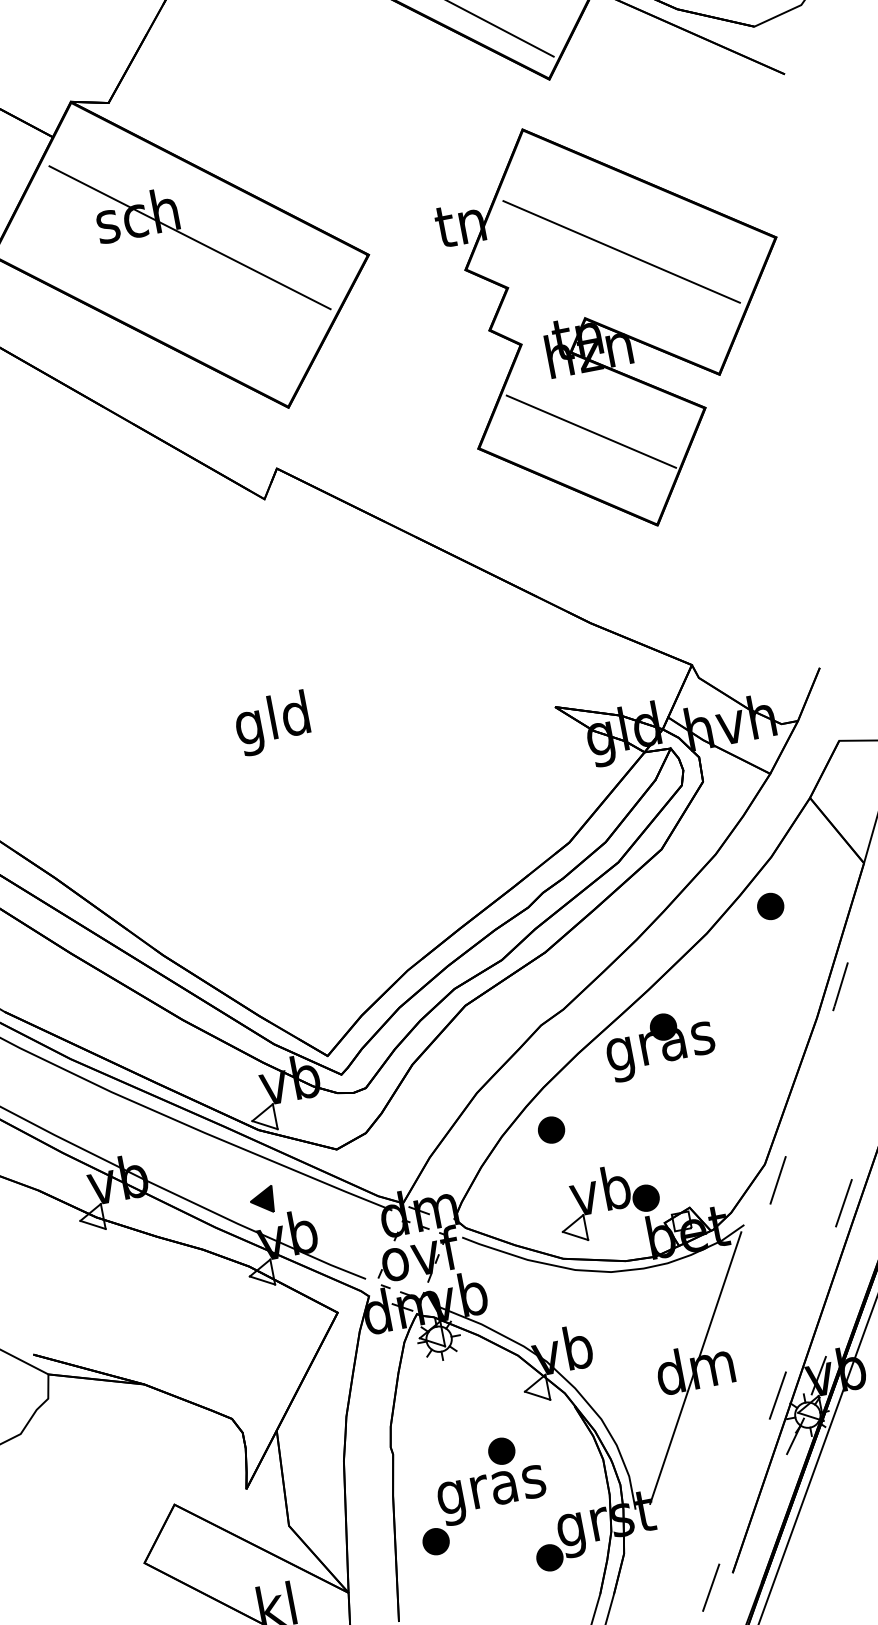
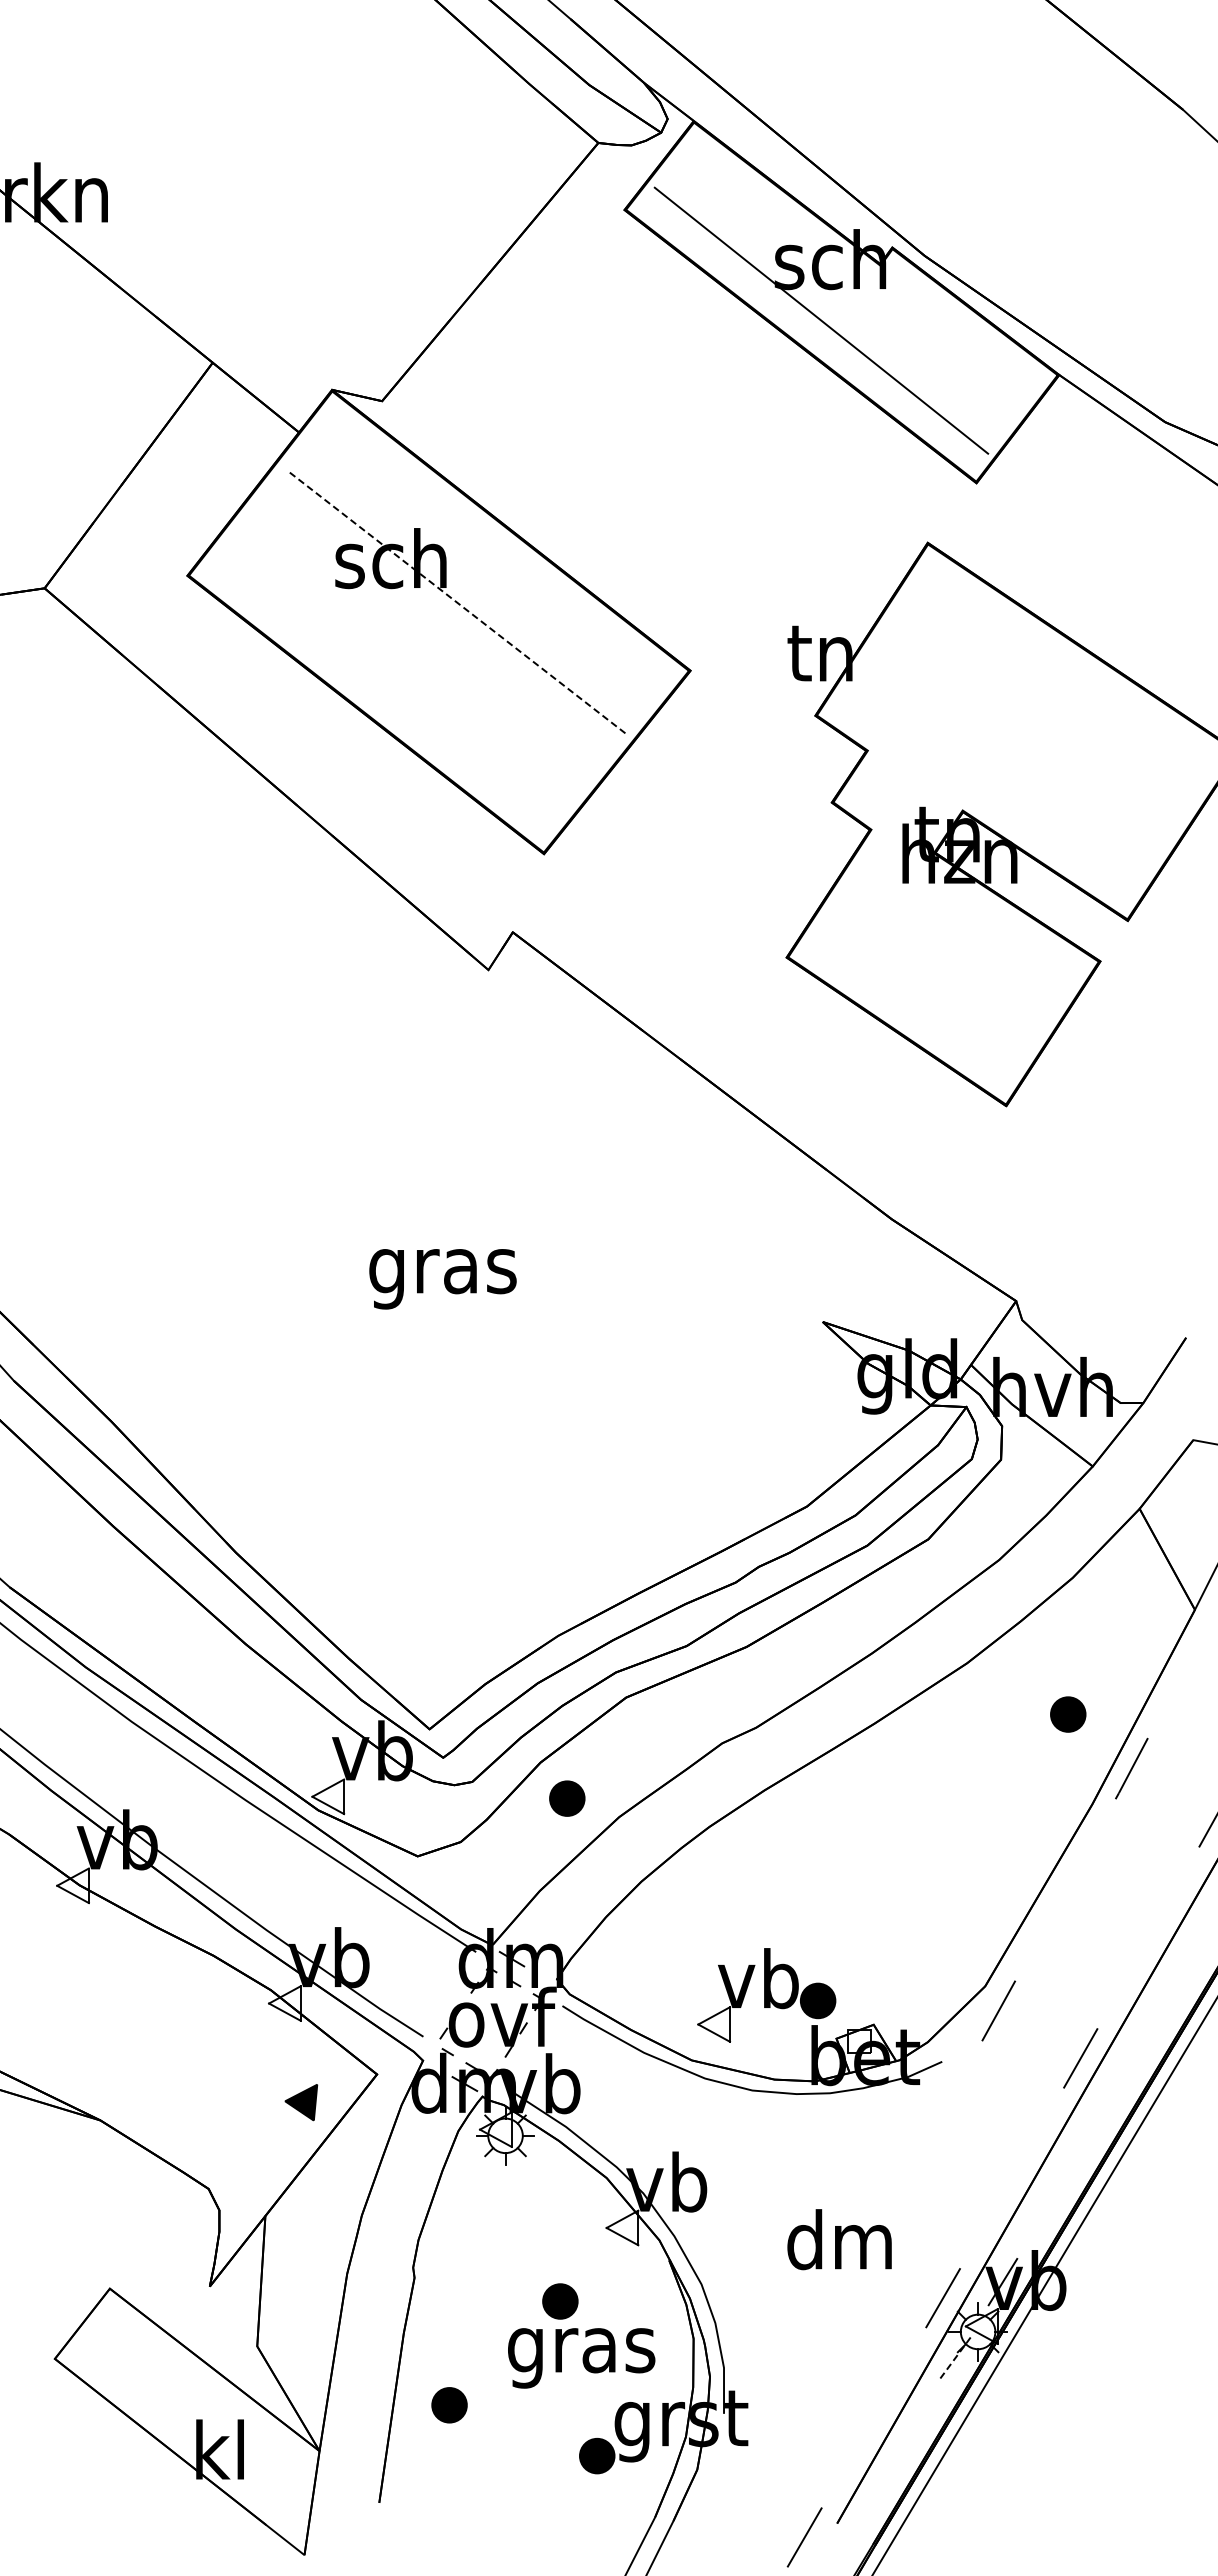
line: (189, 237) -> (455, 601), solid -> dashed
line: (621, 251) -> (1028, 731), removed
line: (590, 431) -> (941, 963), removed
text: (273, 723) -> (442, 1271), gld -> gras
part: (770, 906) -> (1068, 1714), moved
part: (659, 1044) -> (875, 1799), removed
part: (551, 1129) -> (567, 1798), moved
part: (262, 1200) -> (301, 2102), moved
line: (695, 1367) -> (840, 2239), removed
line: (795, 1436) -> (956, 2357), solid -> dashed
text: (492, 1495) -> (581, 2358), moved

